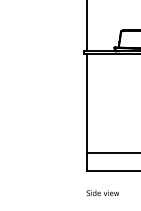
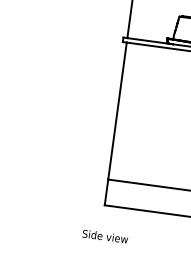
text: (102, 193) -> (104, 236), moved

